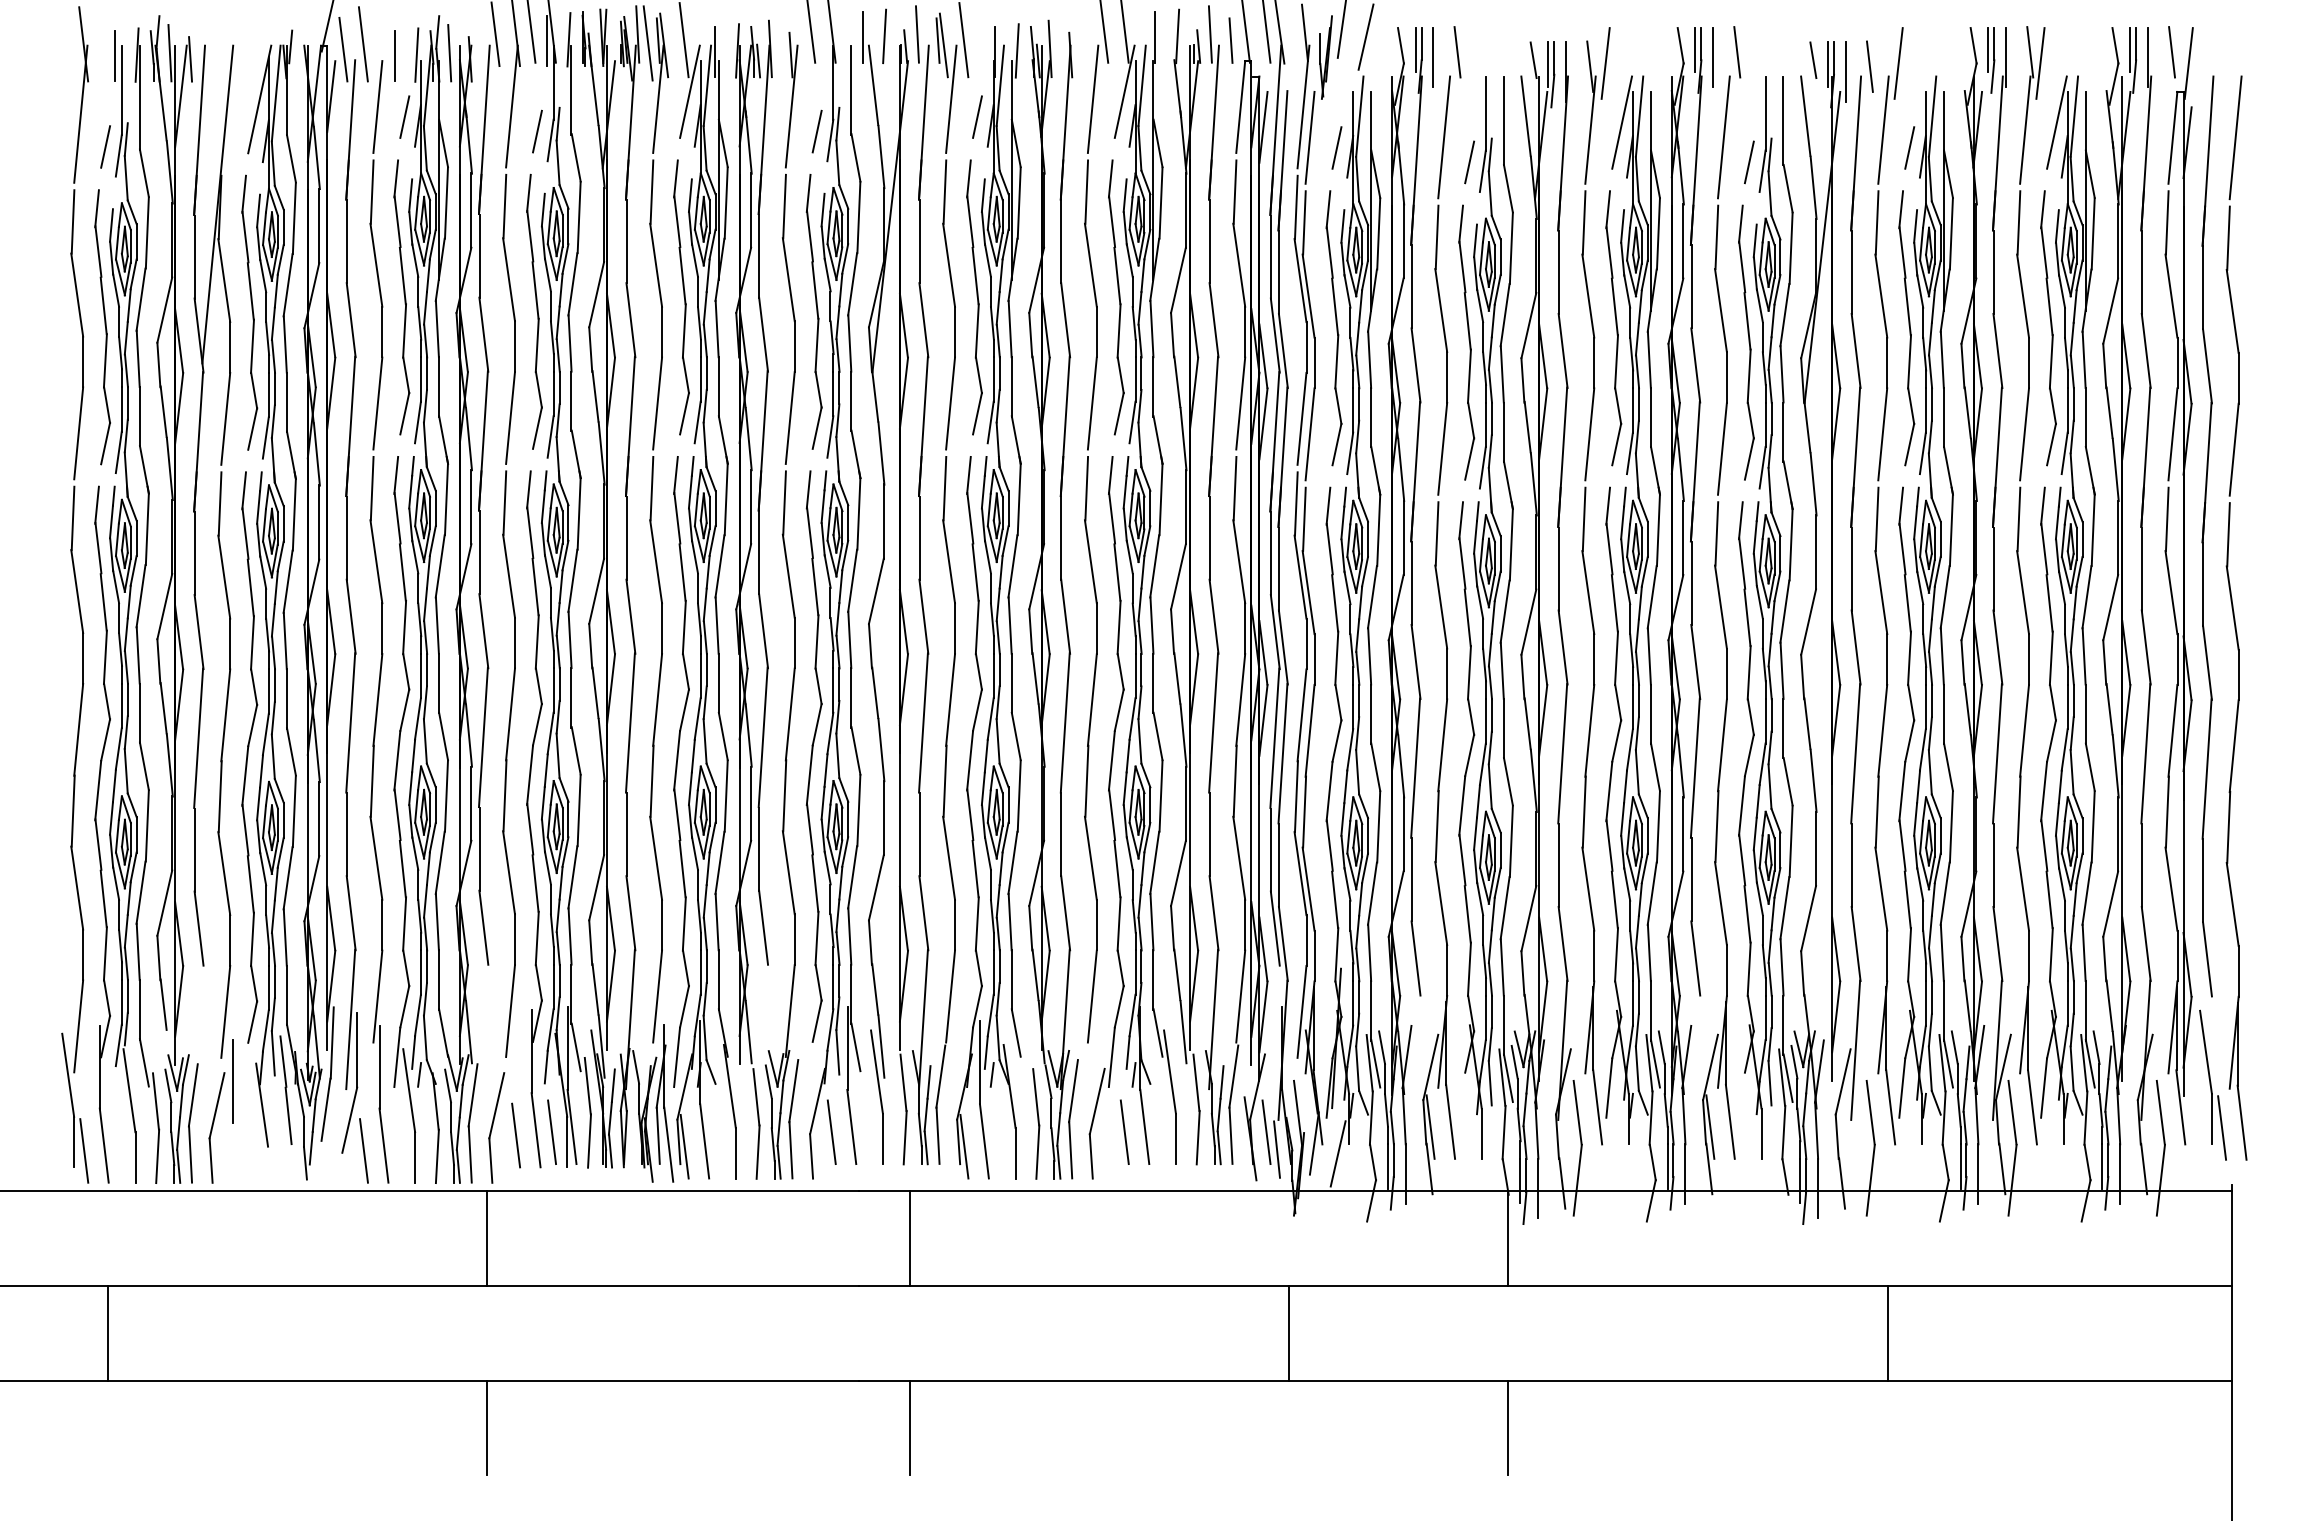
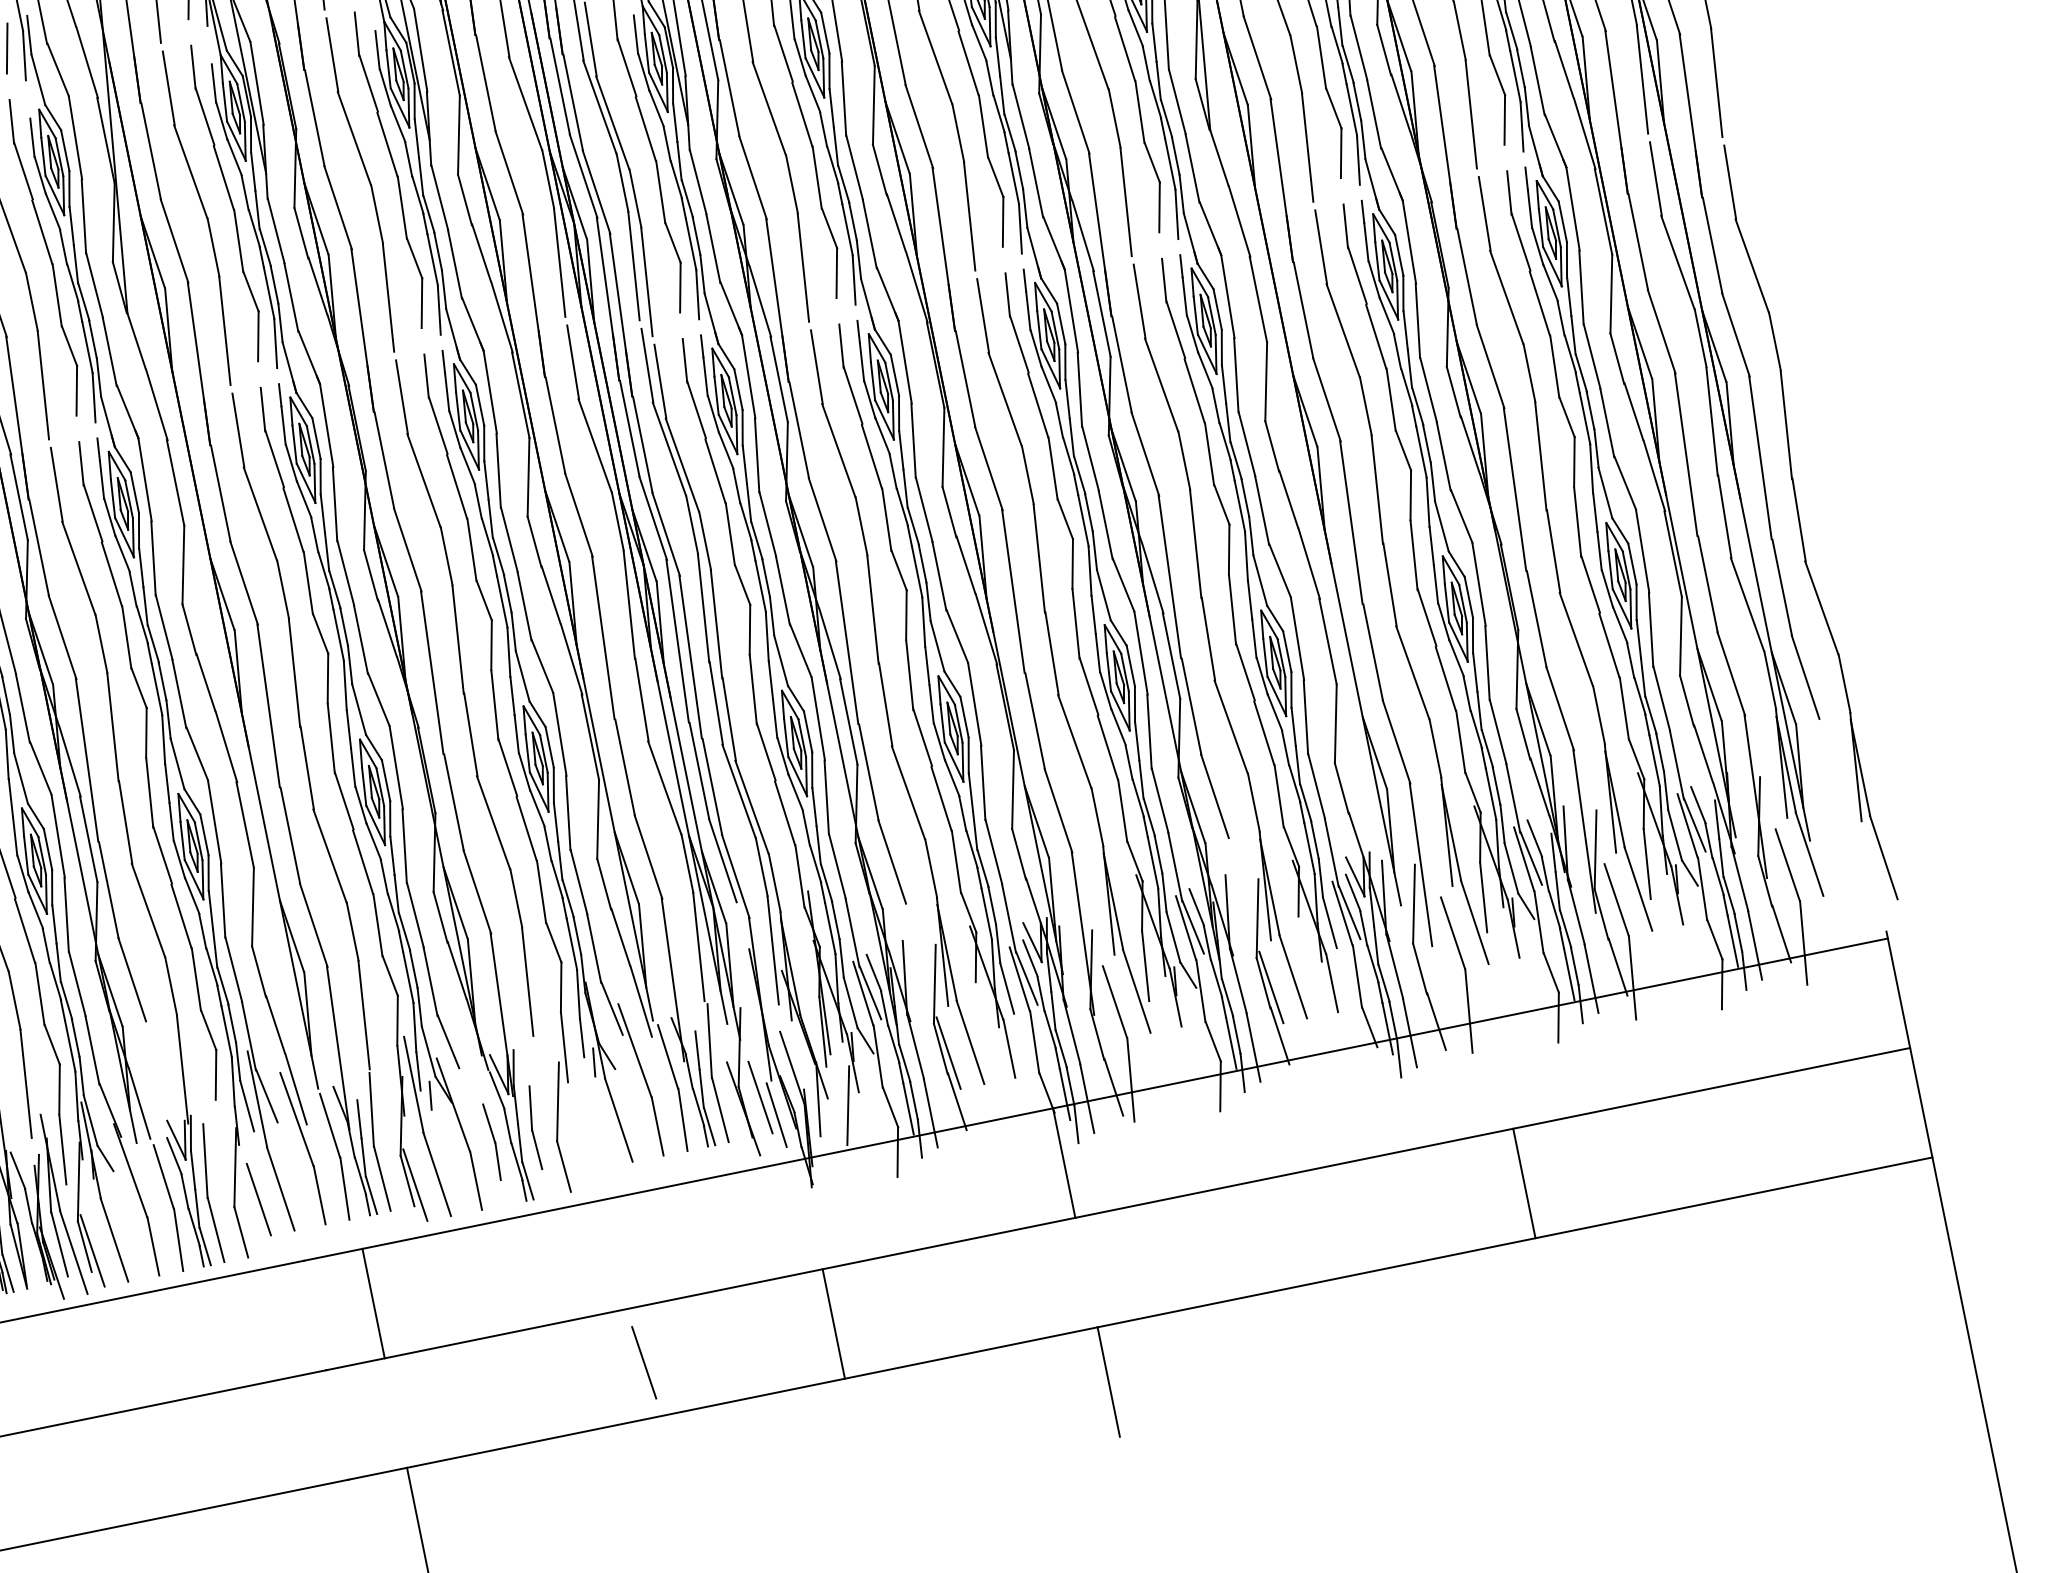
part: (2212, 1084) -> (1840, 820), removed
part: (1073, 1119) -> (534, 1128), size x0.6
part: (1036, 1123) -> (493, 1141), size x0.6
line: (1124, 1131) -> (643, 1361), moved

